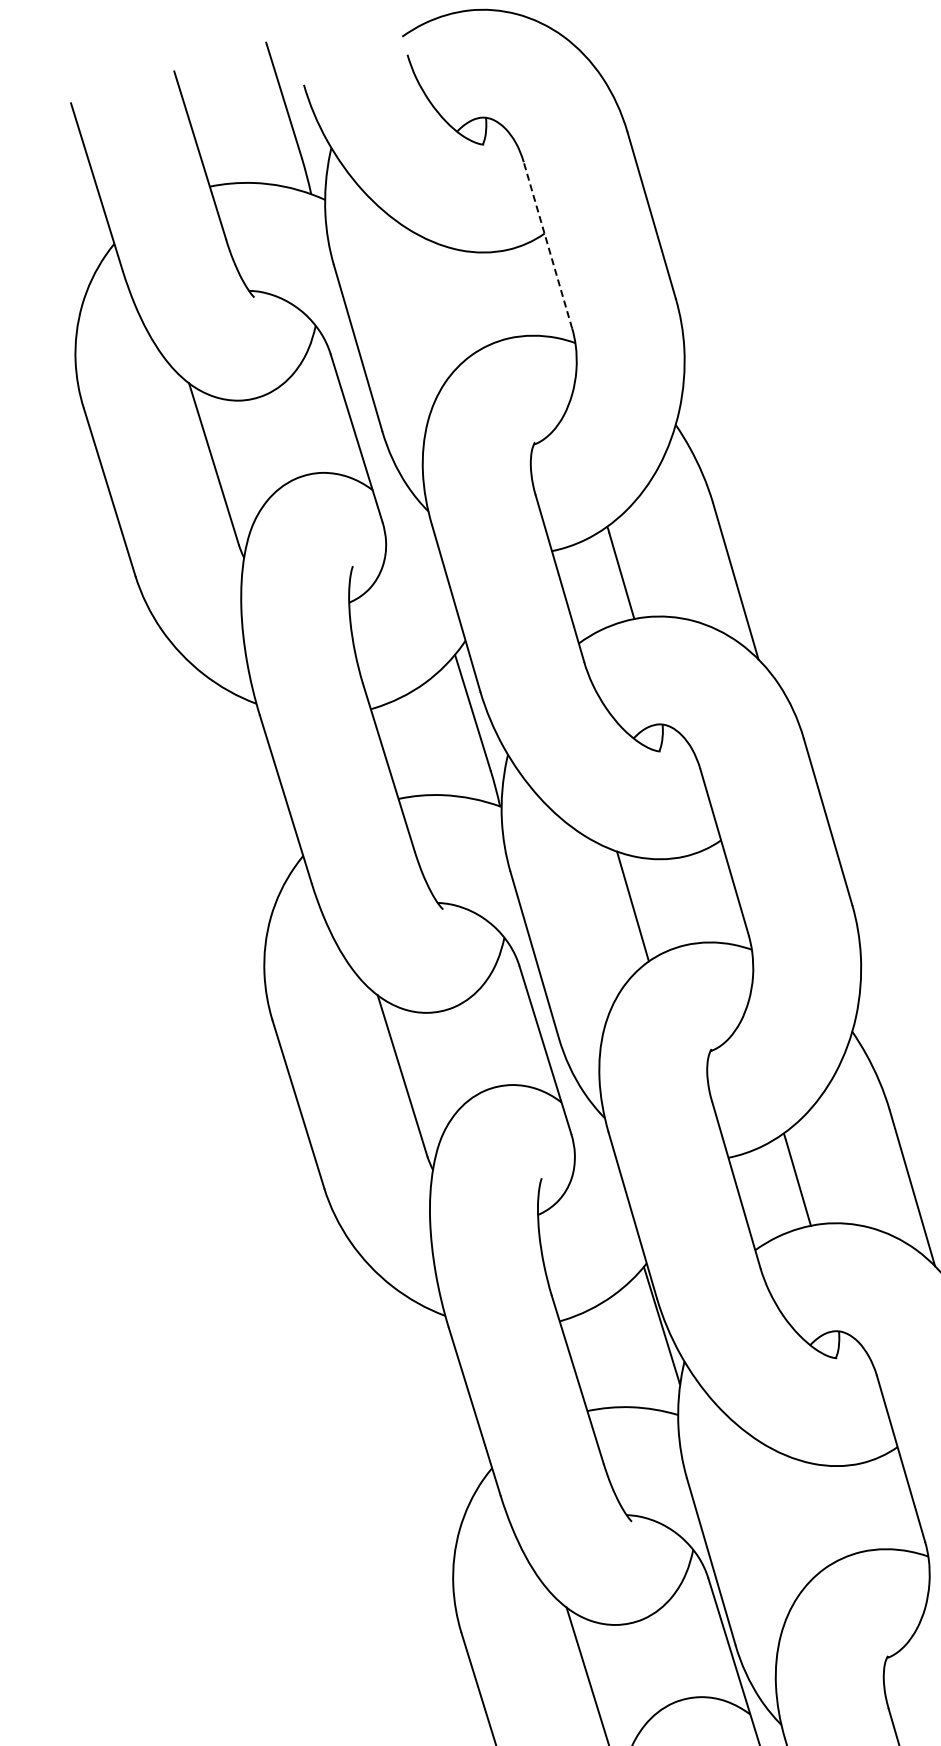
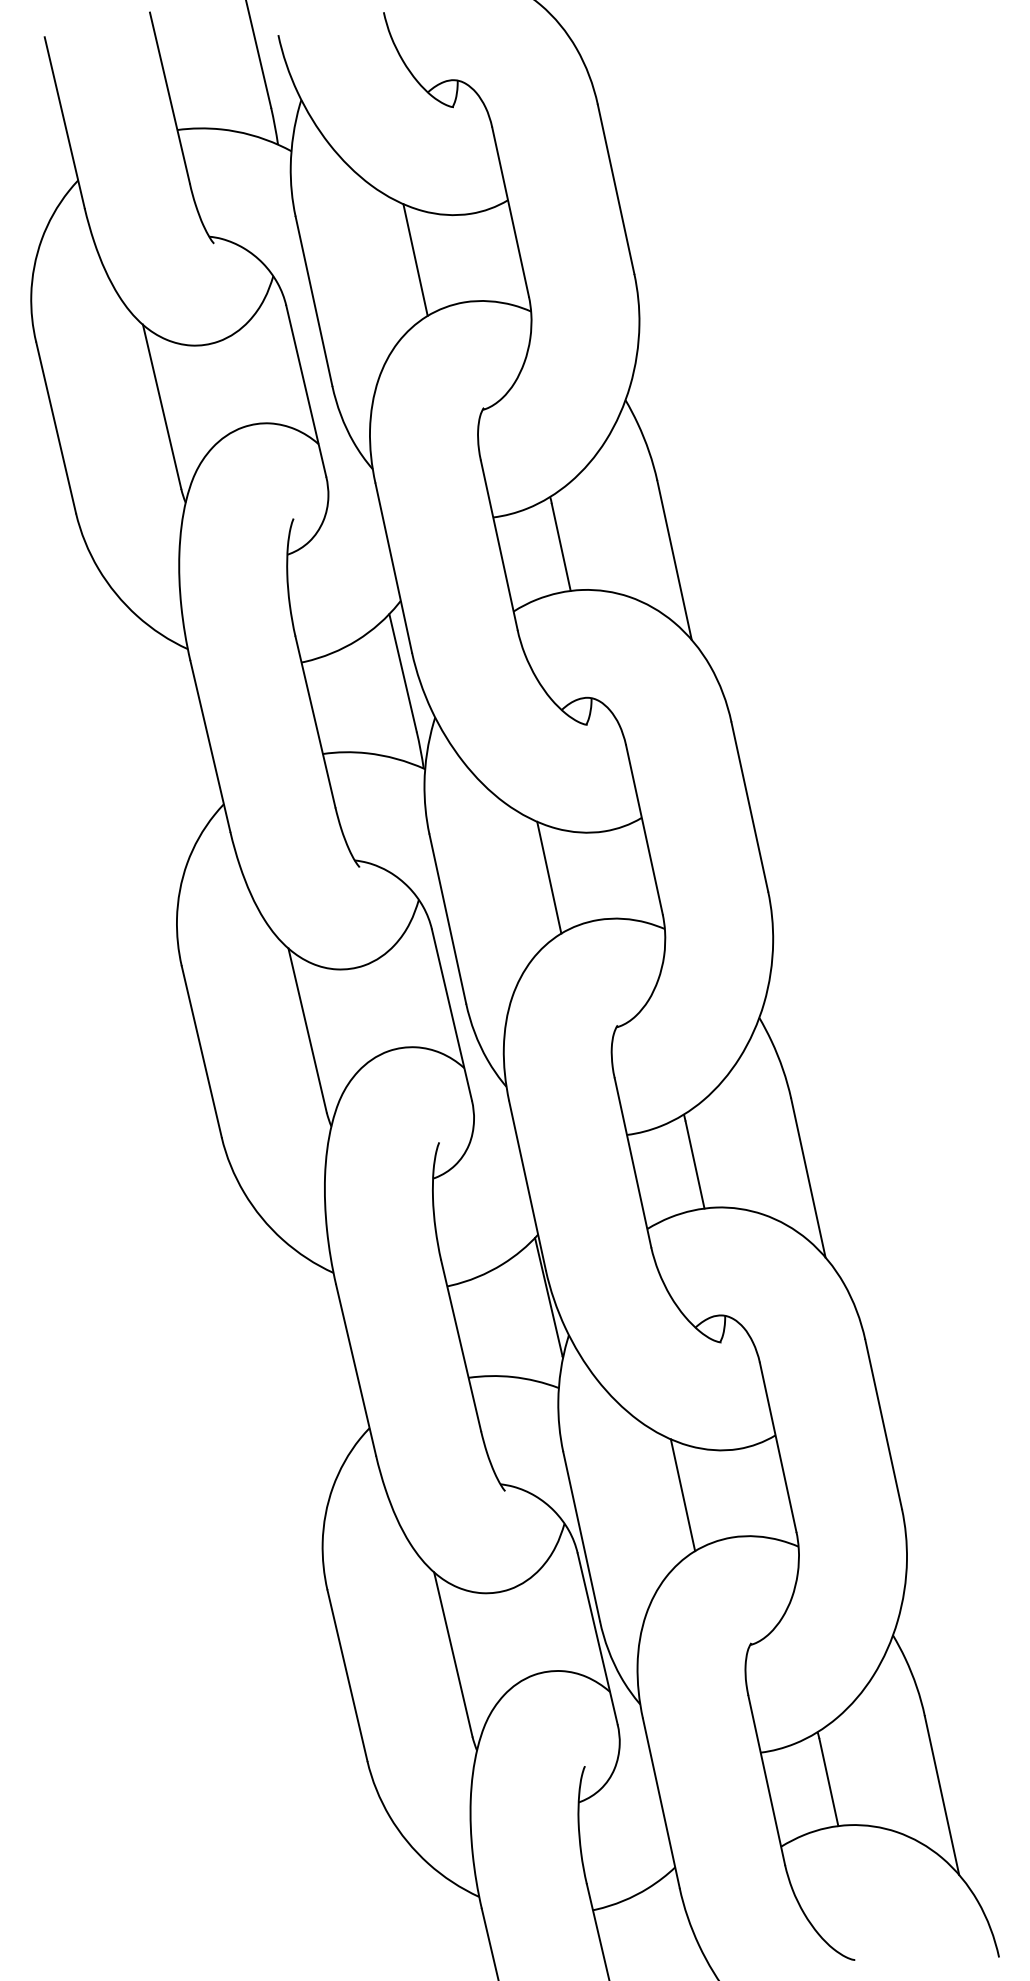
line: (547, 245) -> (510, 212), dashed -> solid
line: (456, 299) -> (415, 259), added
line: (808, 1513) -> (682, 1495), added

